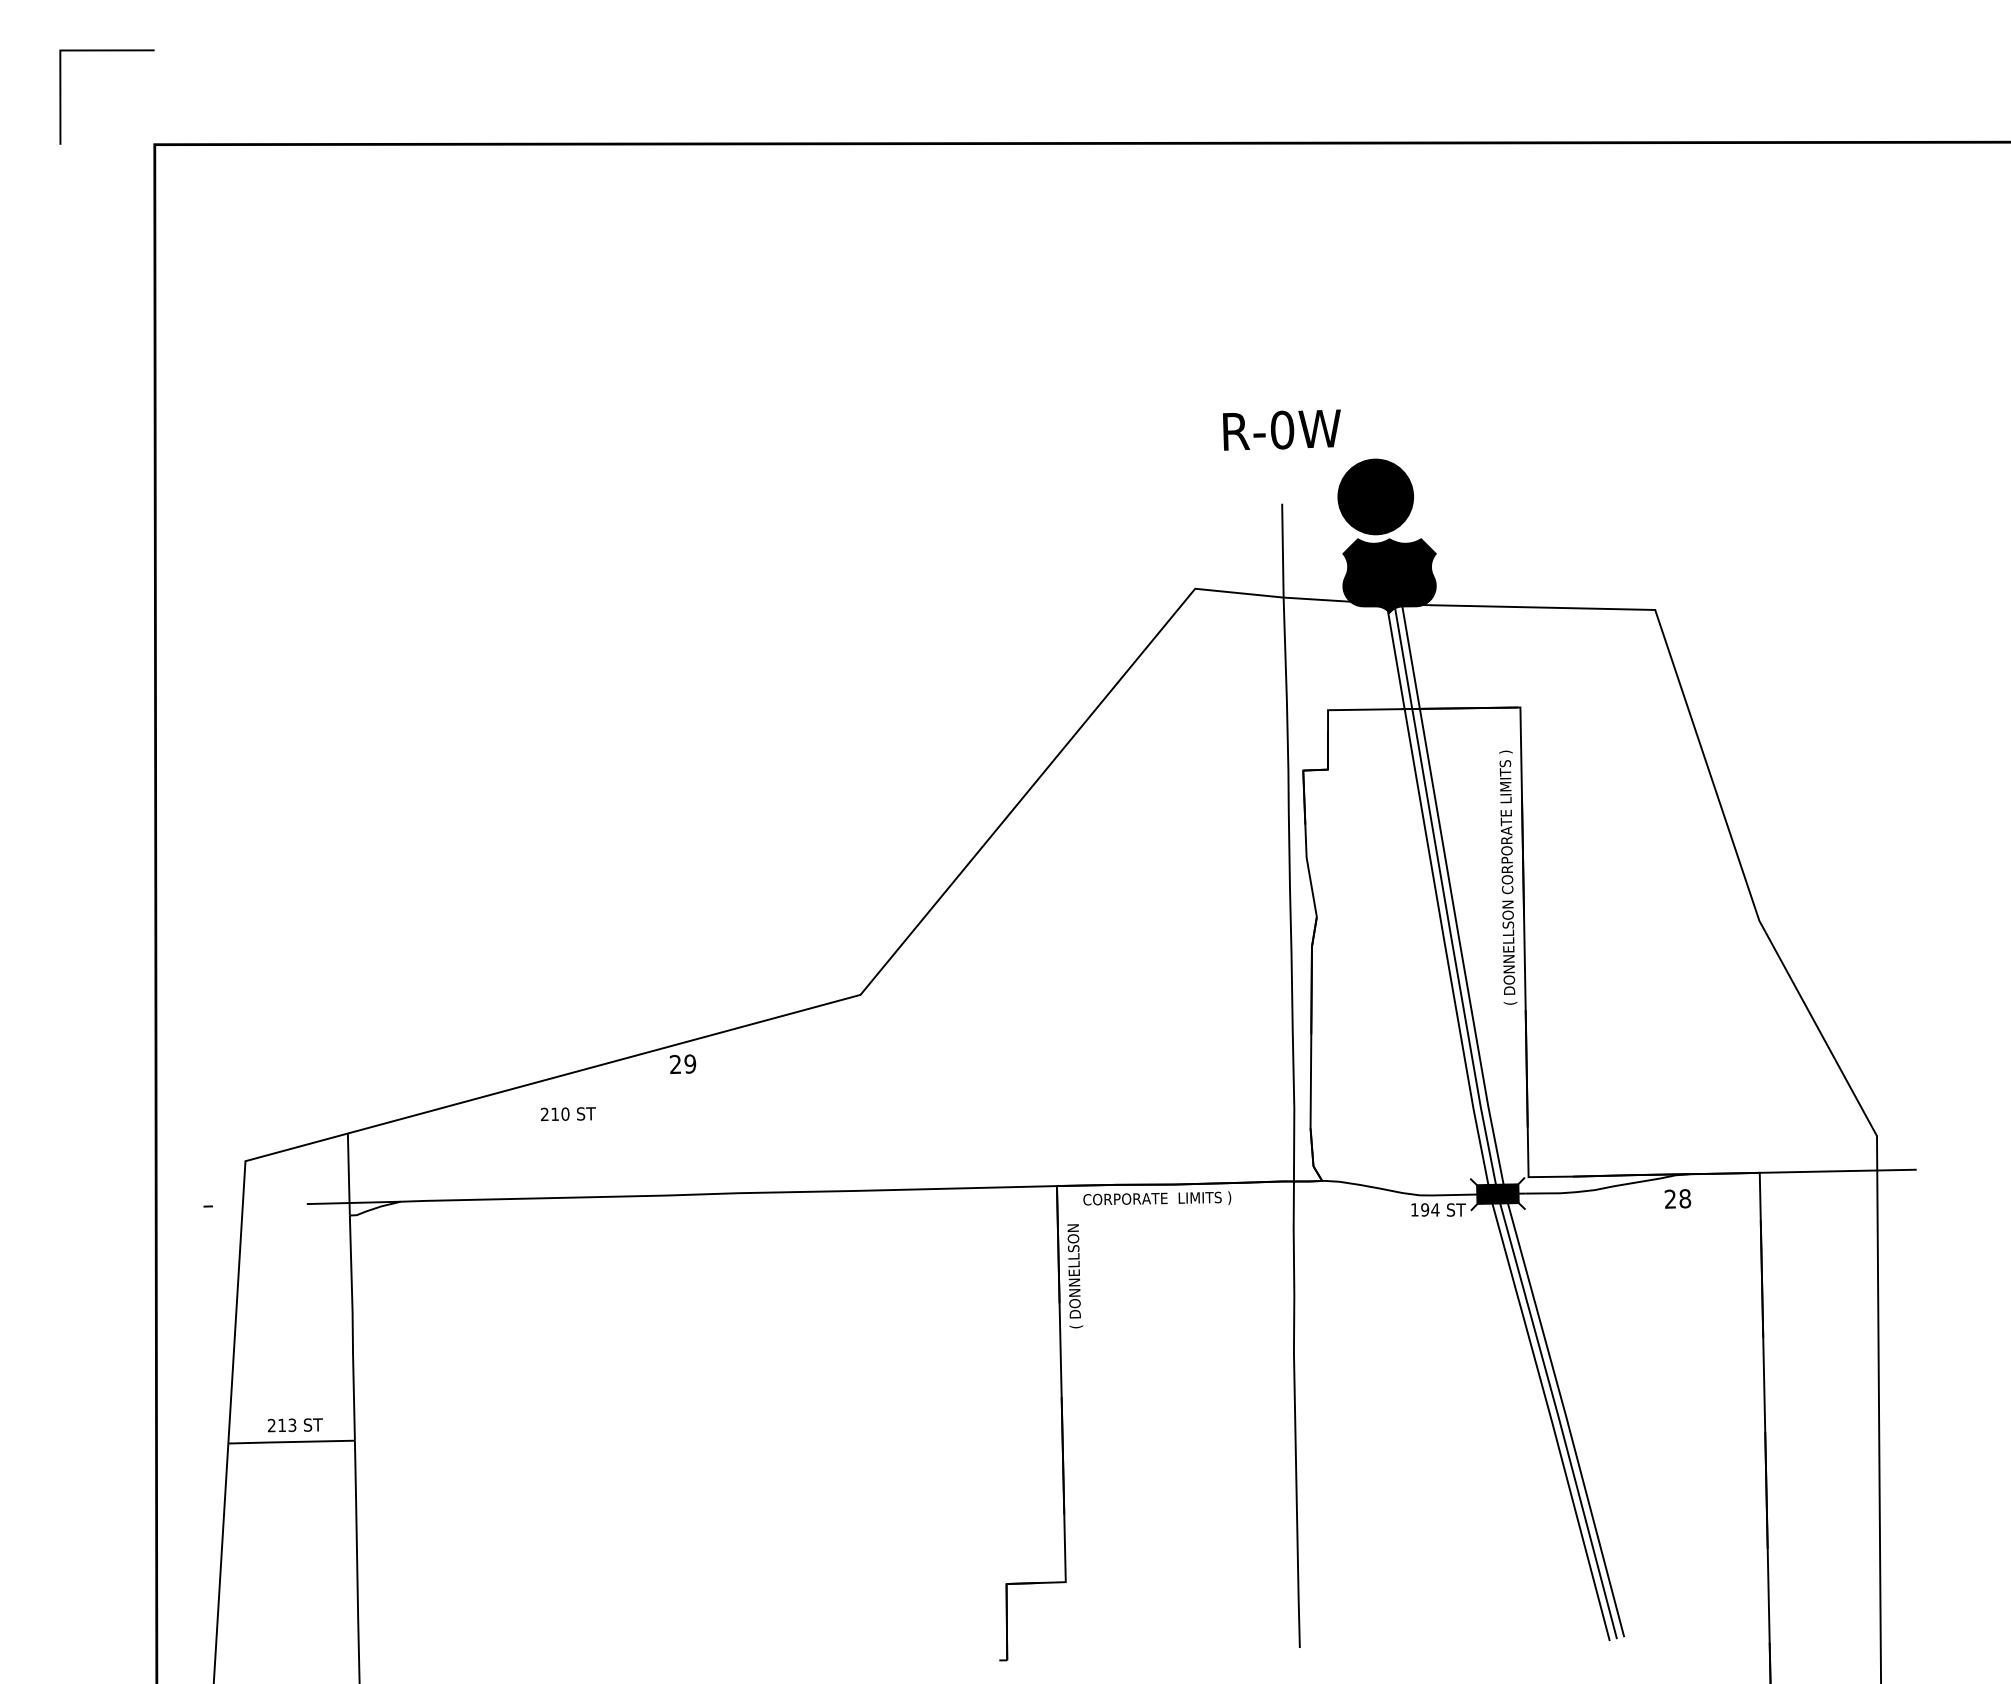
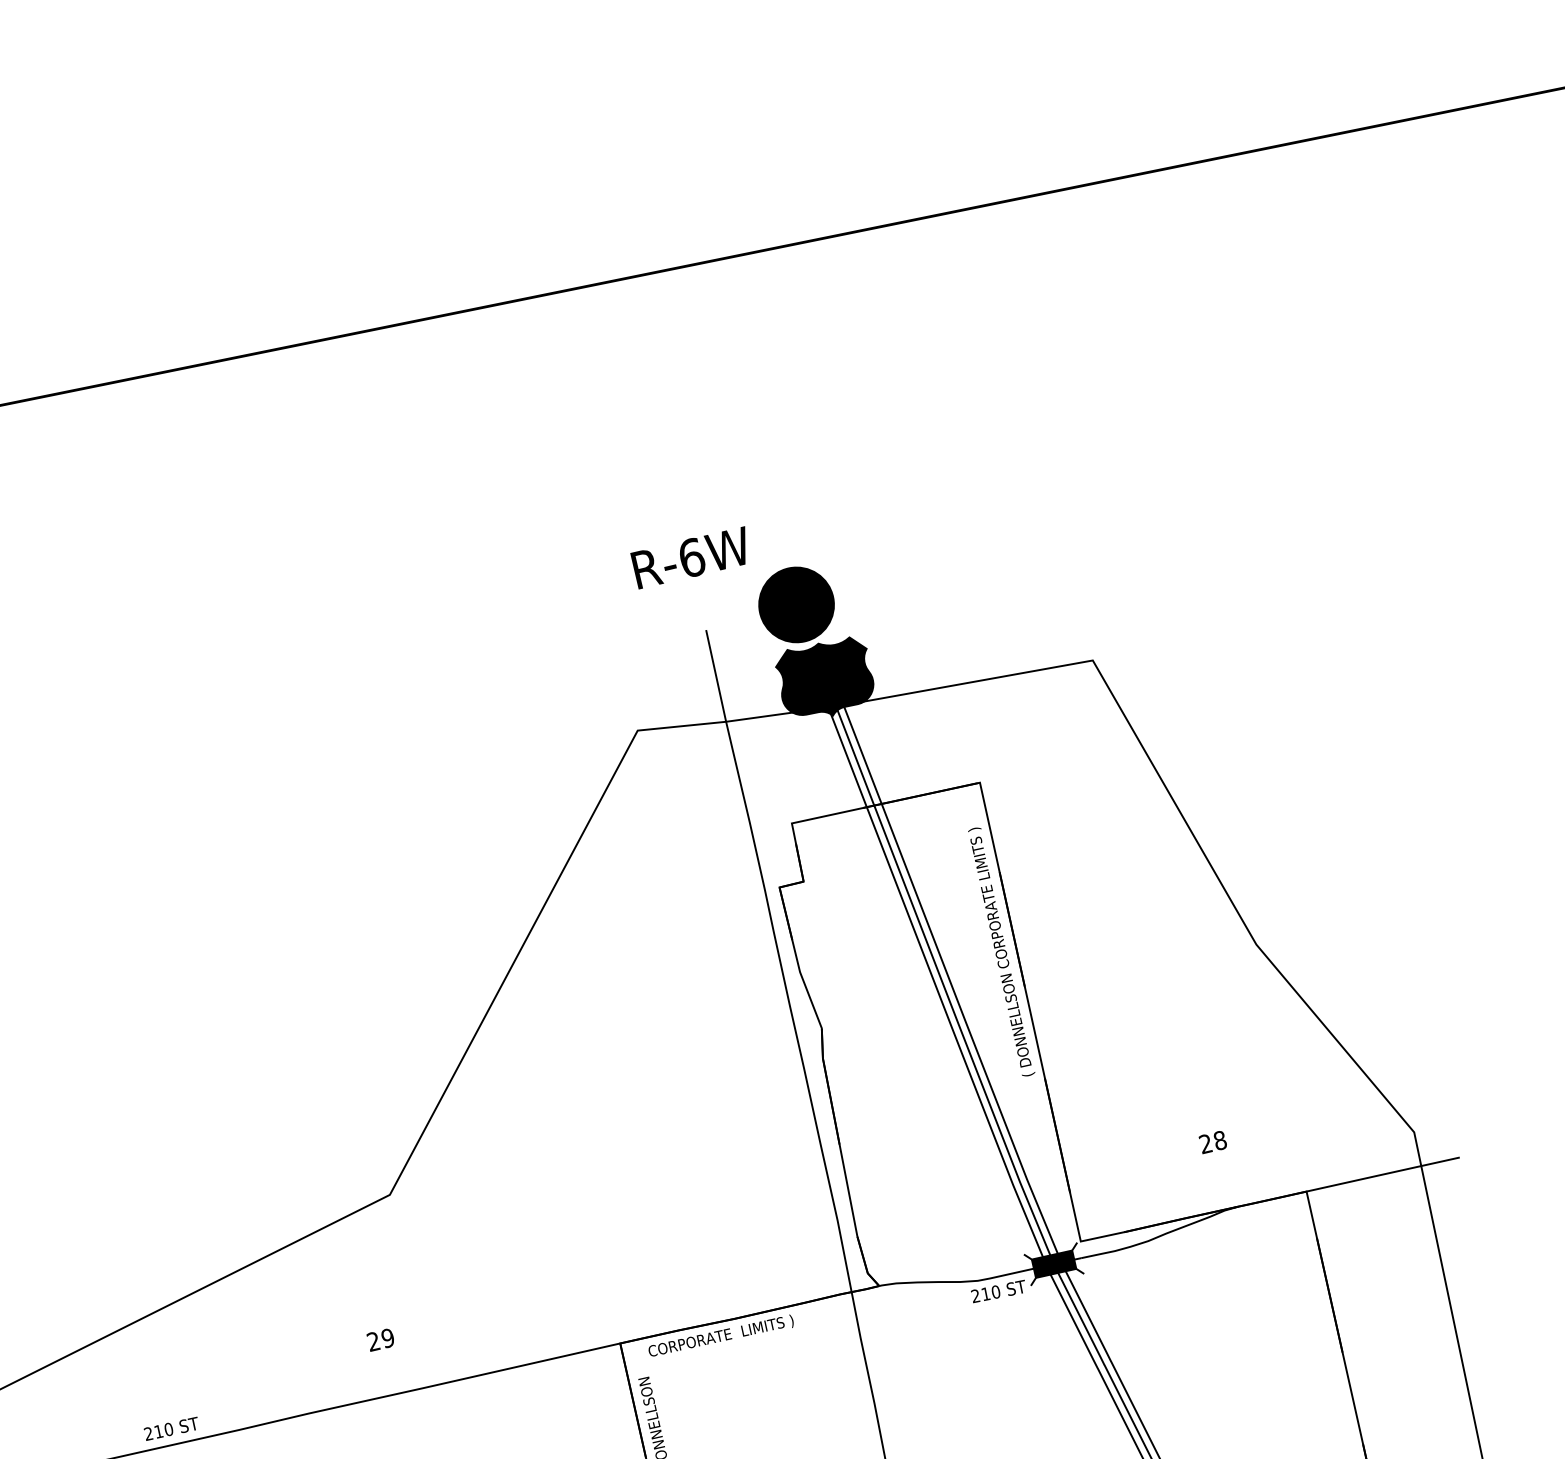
text: (1282, 429) -> (691, 557), R-0W -> R-6W
text: (683, 1063) -> (381, 1339), moved
text: (568, 1113) -> (171, 1428), moved
text: (1677, 1198) -> (1212, 1141), moved
text: (1424, 1209) -> (985, 1293), 194 -> 210

